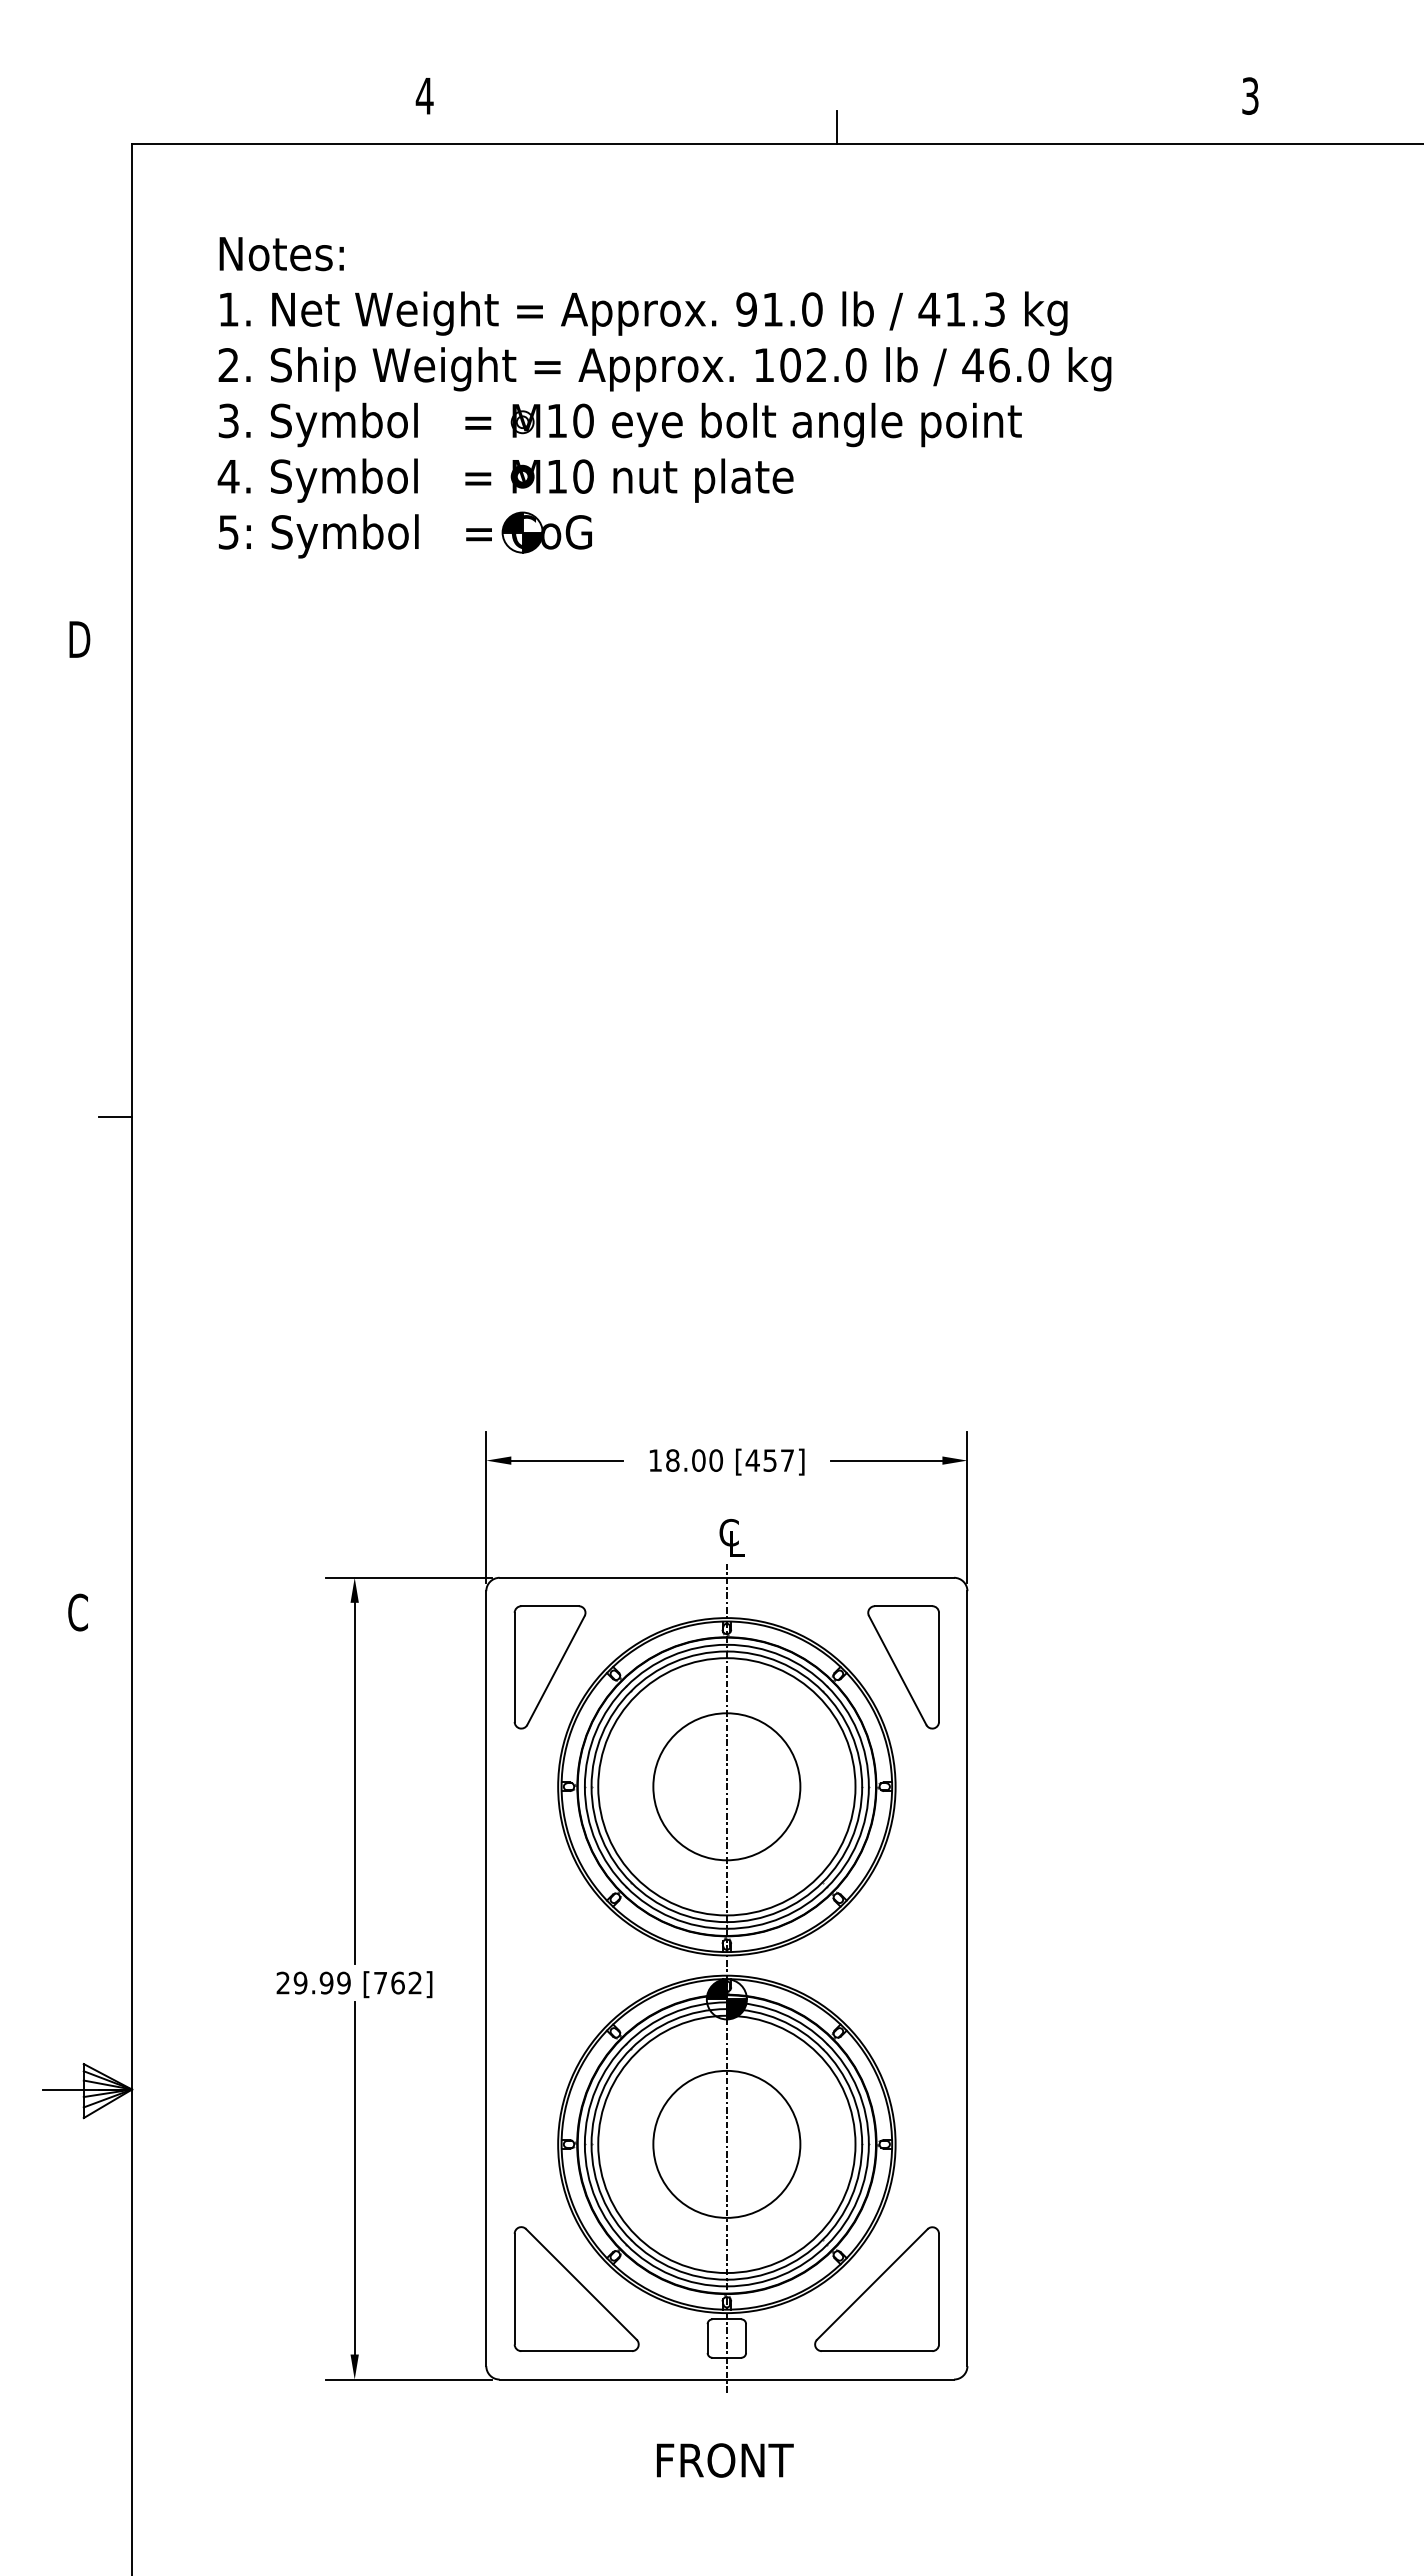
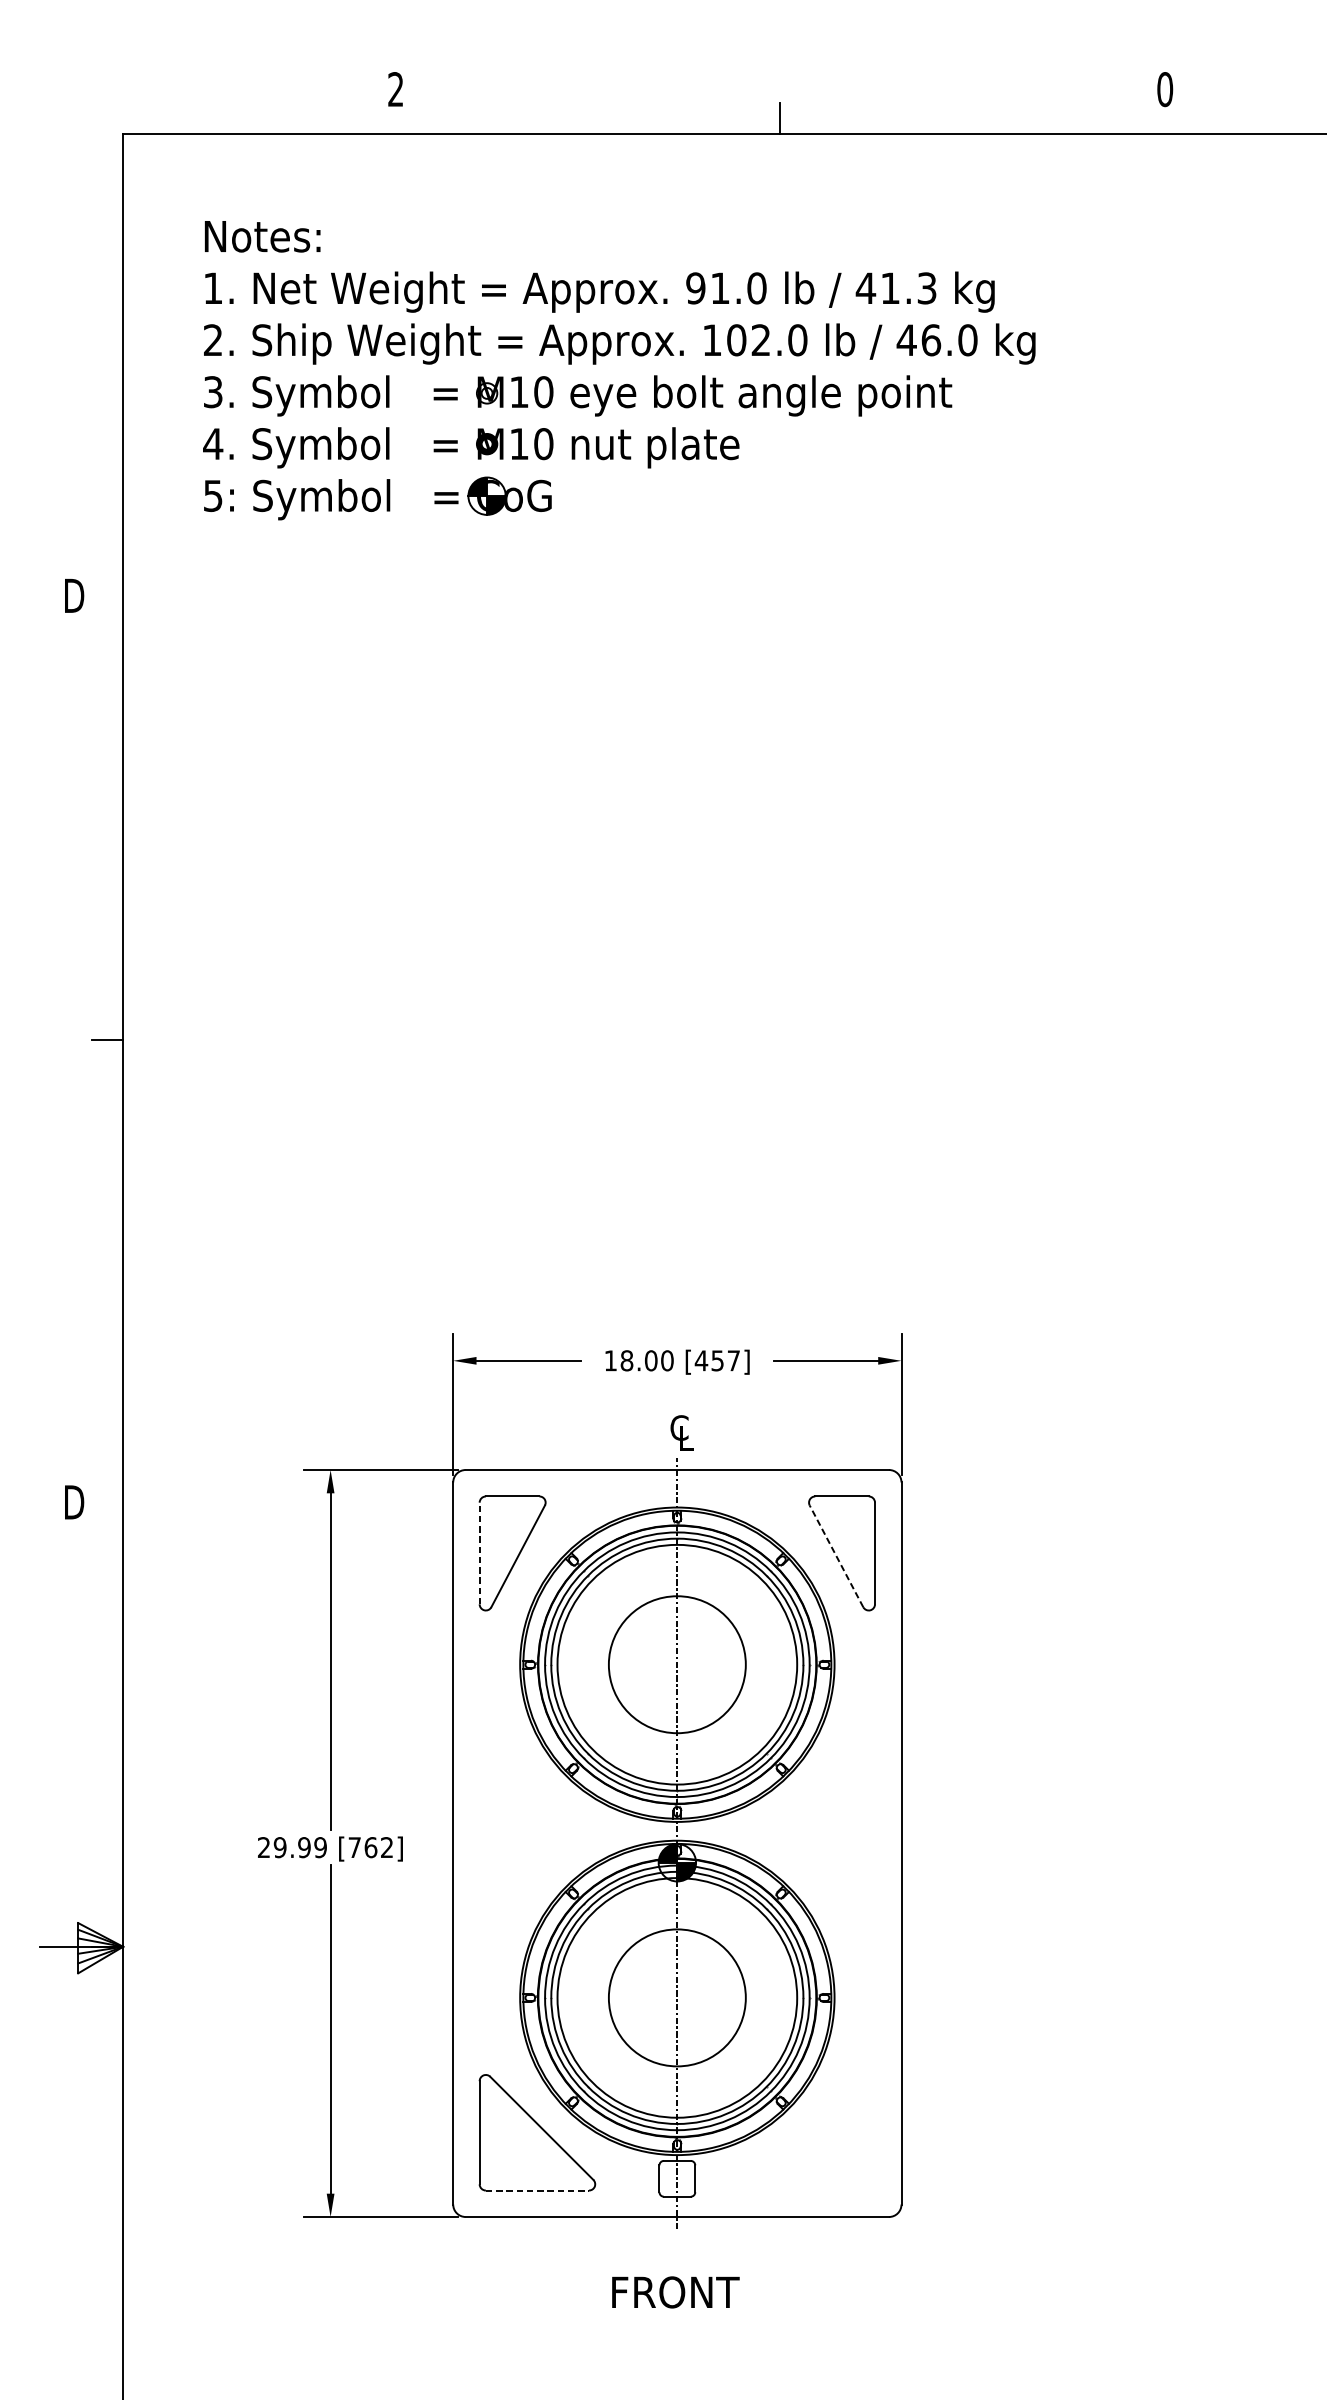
text: (424, 95) -> (395, 88), 4 -> 2
text: (1250, 95) -> (1165, 88), 3 -> 0
text: (79, 1612) -> (74, 1502), C -> D
line: (514, 1667) -> (479, 1553), solid -> dashed
line: (897, 1670) -> (836, 1556), solid -> dashed
part: (876, 2288) -> (816, 2132), removed
line: (577, 2351) -> (538, 2190), solid -> dashed

